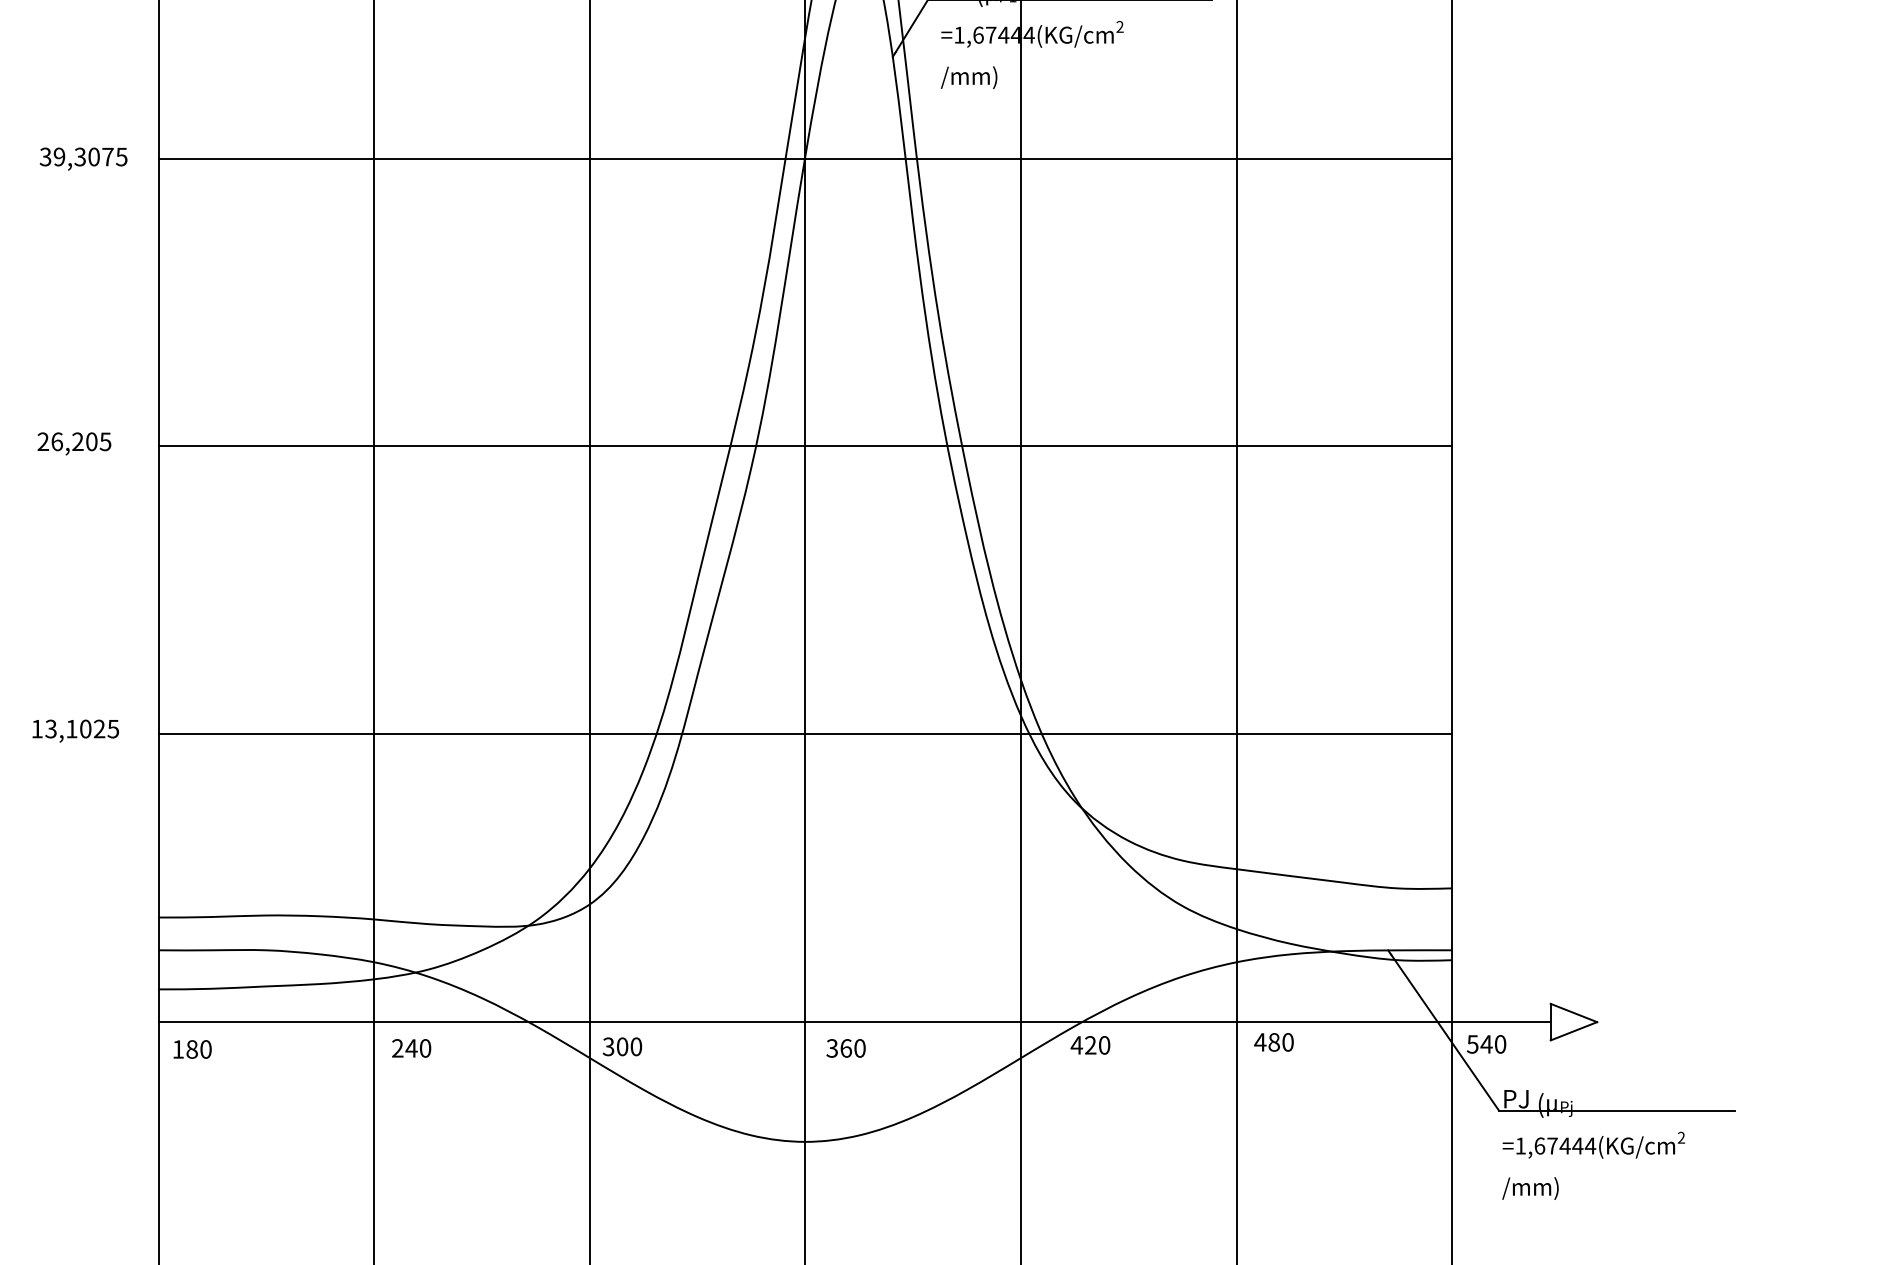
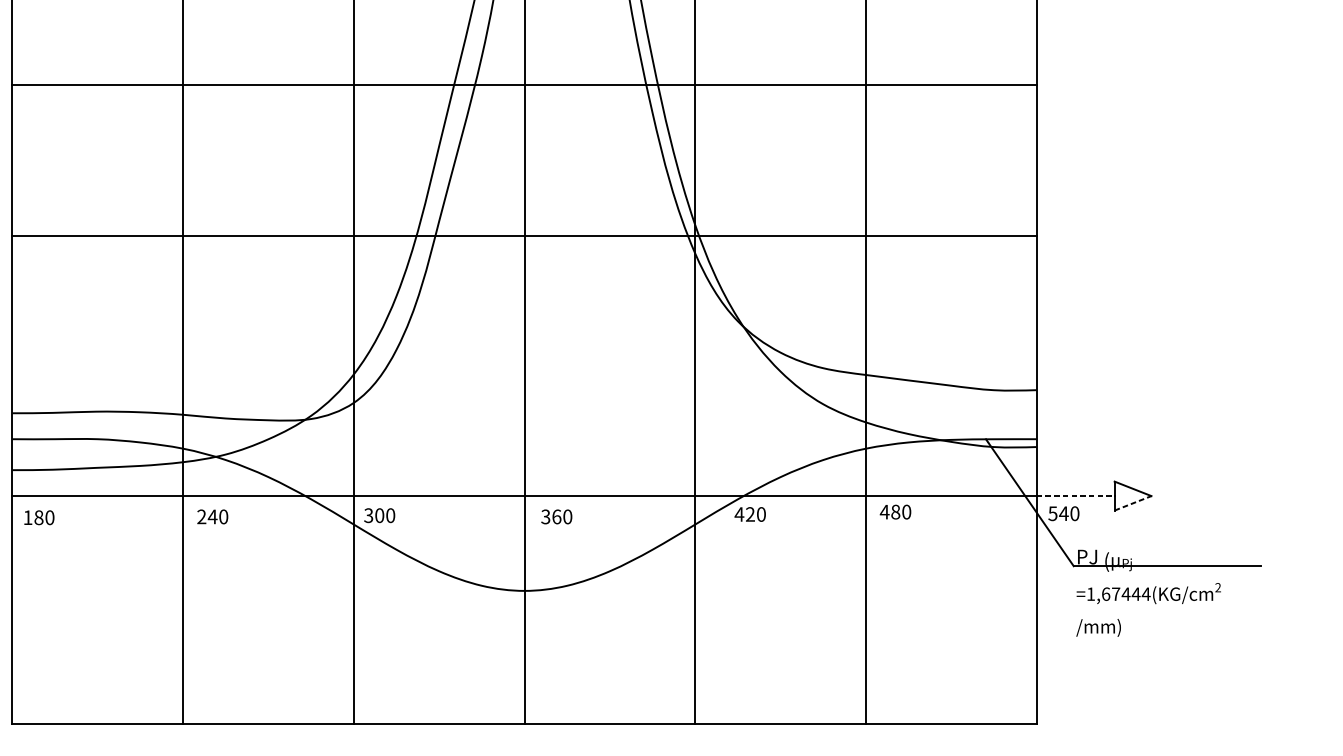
line: (805, 446) -> (524, 85), moved
line: (805, 734) -> (524, 235), moved
line: (1501, 1022) -> (1075, 496), solid -> dashed
line: (1573, 1031) -> (1132, 503), solid -> dashed

